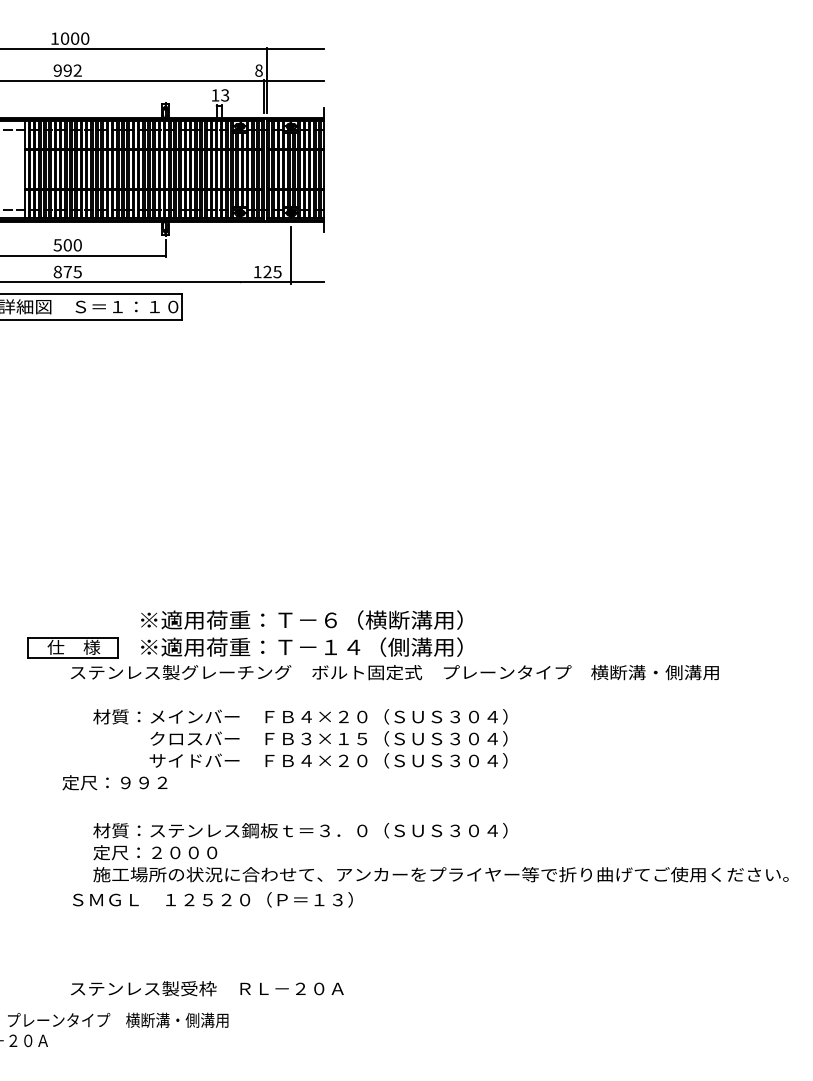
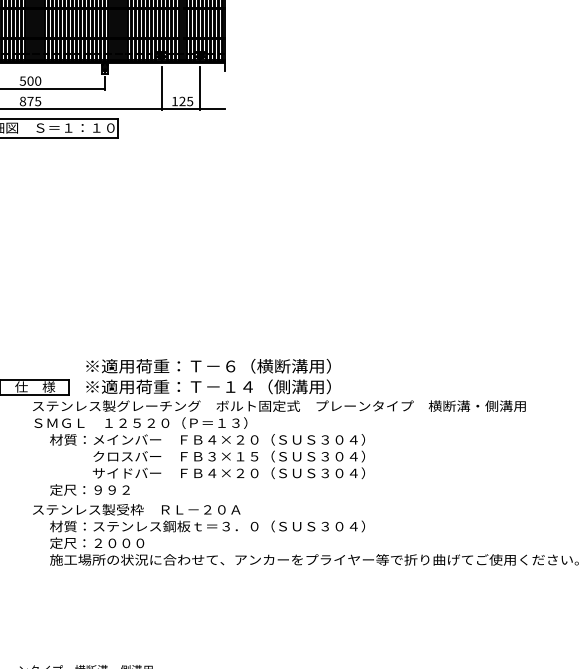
line: (240, 254) -> (161, 88), added
text: (114, 782) -> (89, 489), moved
text: (212, 899) -> (140, 422), moved
text: (207, 988) -> (136, 509), moved

